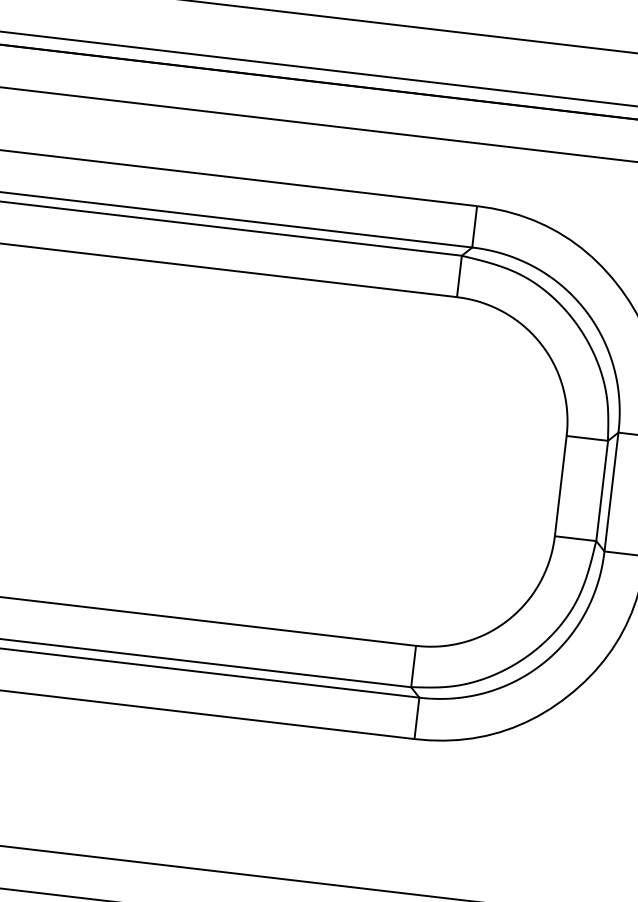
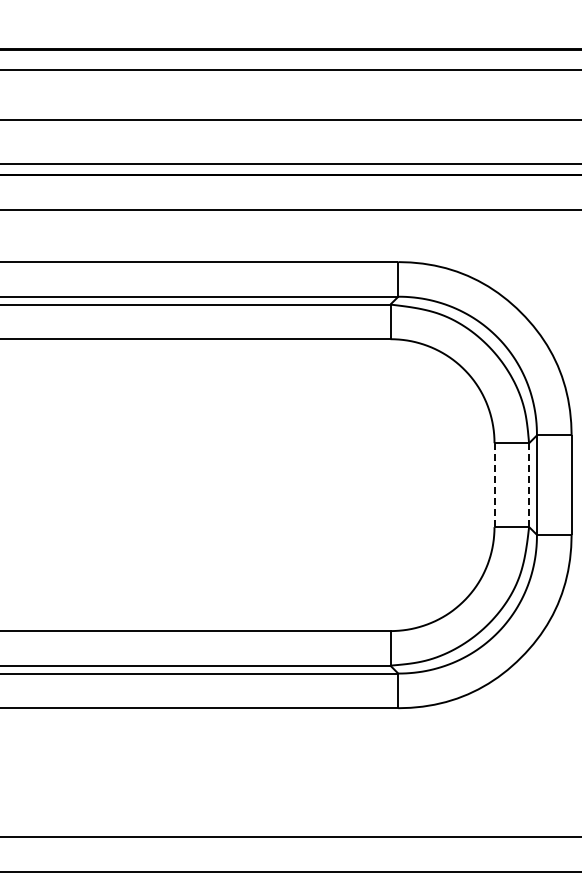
line: (560, 486) -> (494, 485), solid -> dashed
line: (602, 491) -> (529, 485), solid -> dashed

